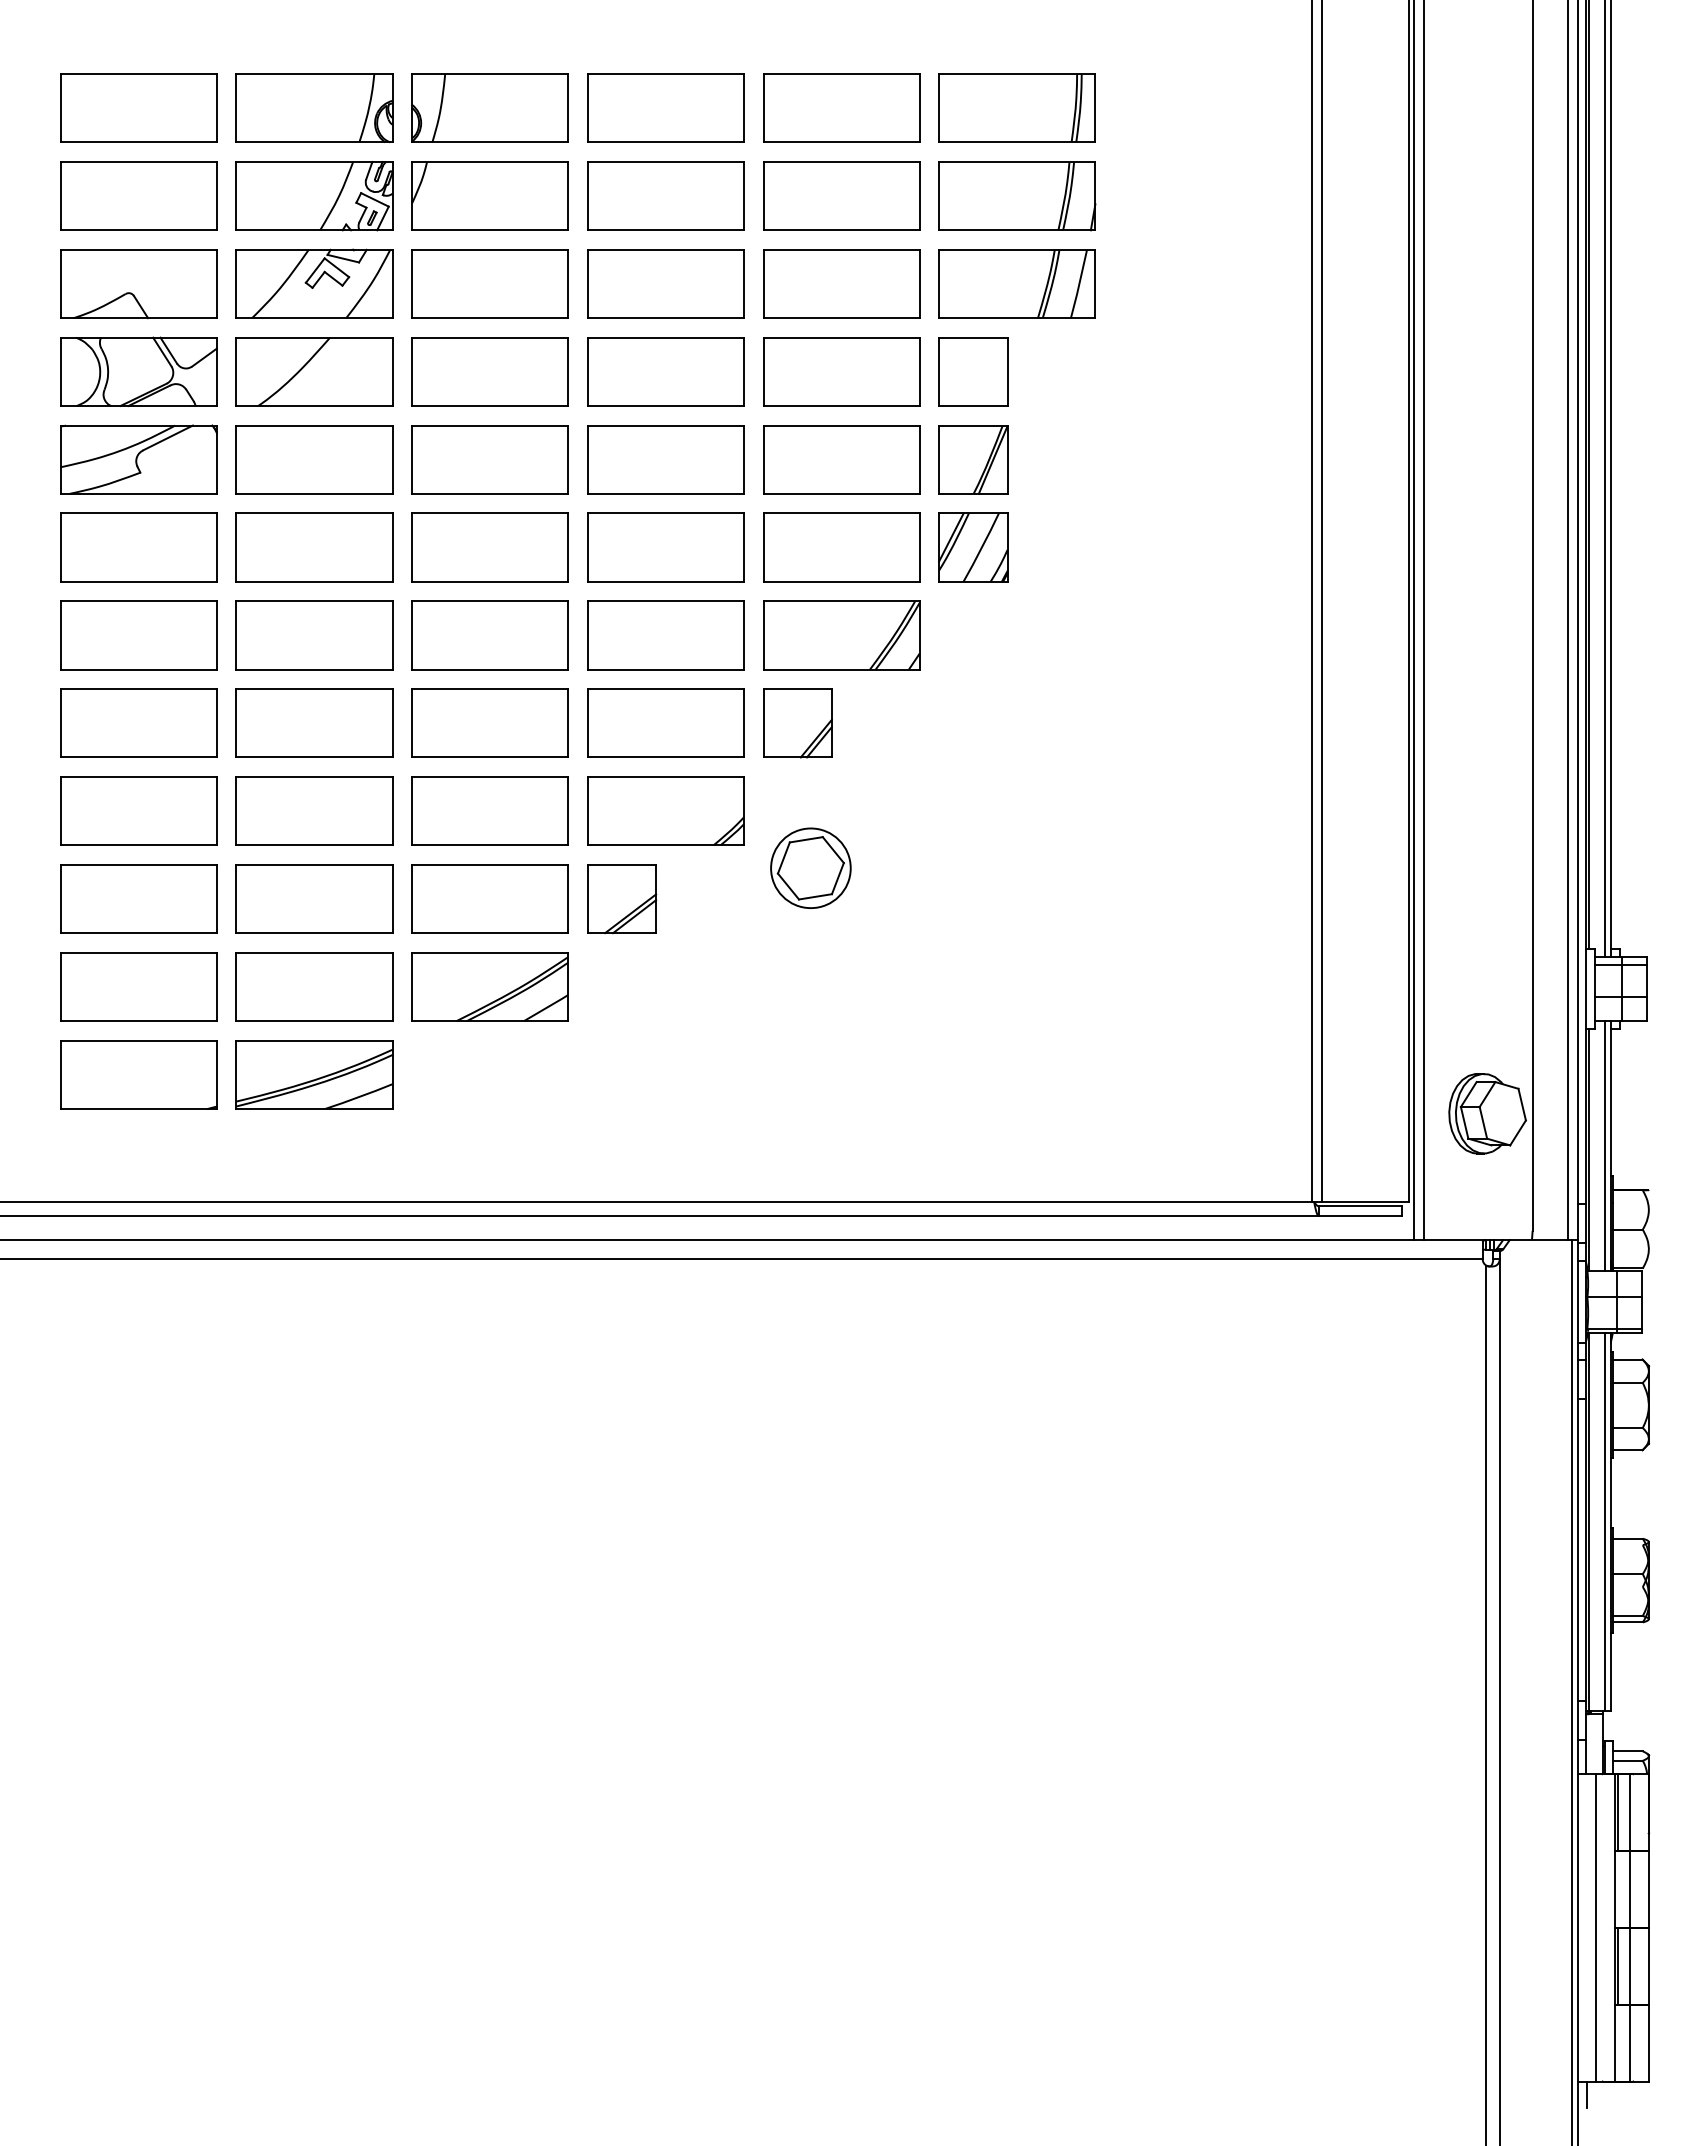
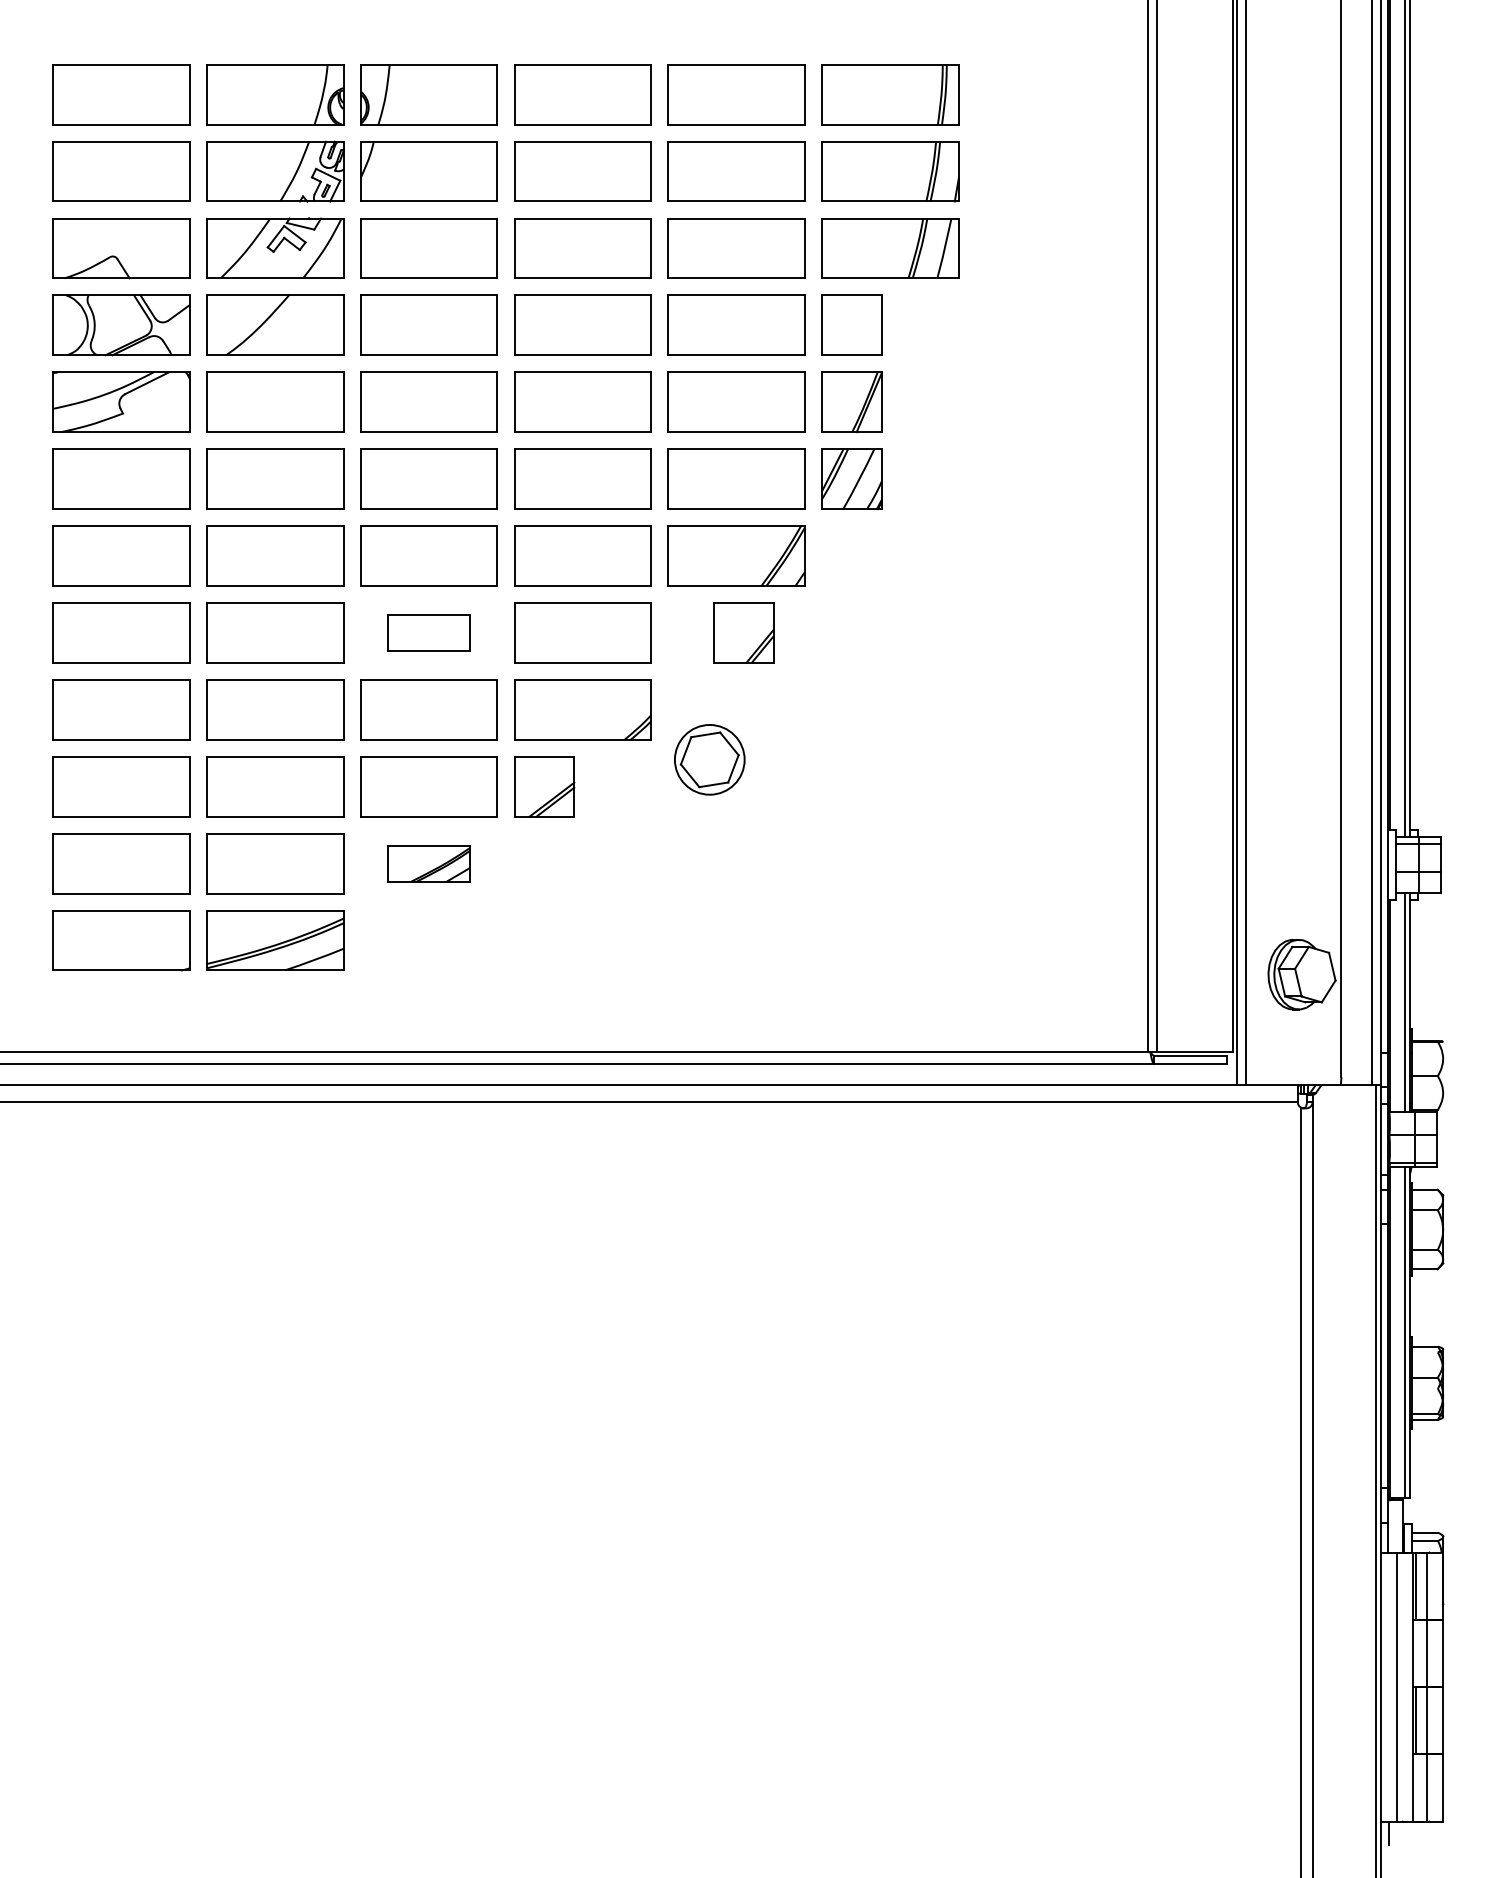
part: (489, 722) -> (428, 632), size x0.6
part: (797, 723) -> (743, 633), moved
part: (489, 986) -> (428, 863), size x0.6

